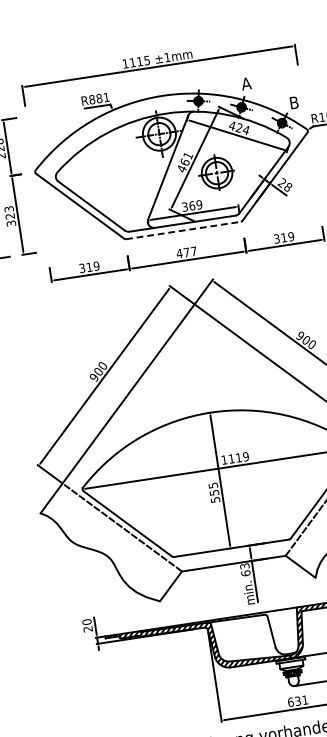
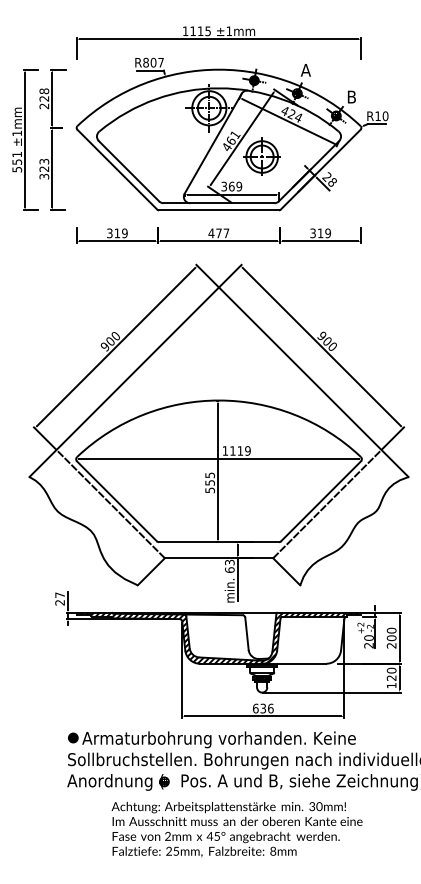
text: (102, 97) -> (156, 62), R881 -> R807
line: (183, 230) -> (219, 210), dashed -> solid
text: (86, 622) -> (59, 595), 20 -> 27
text: (304, 700) -> (270, 708), 631 -> 636

